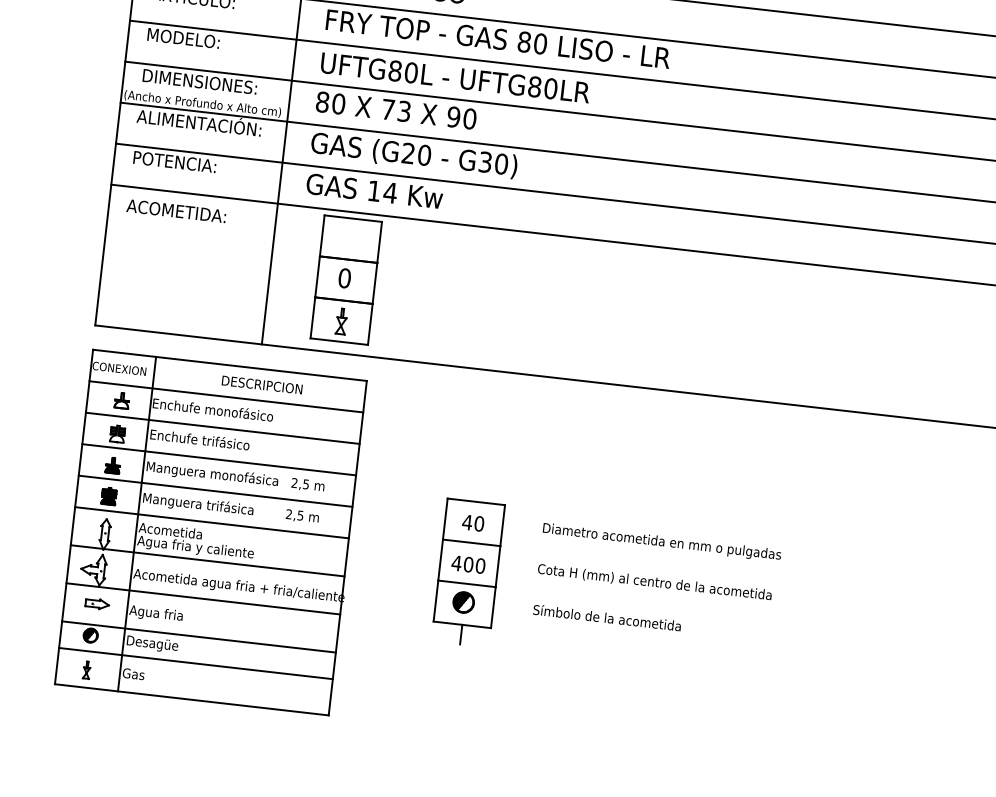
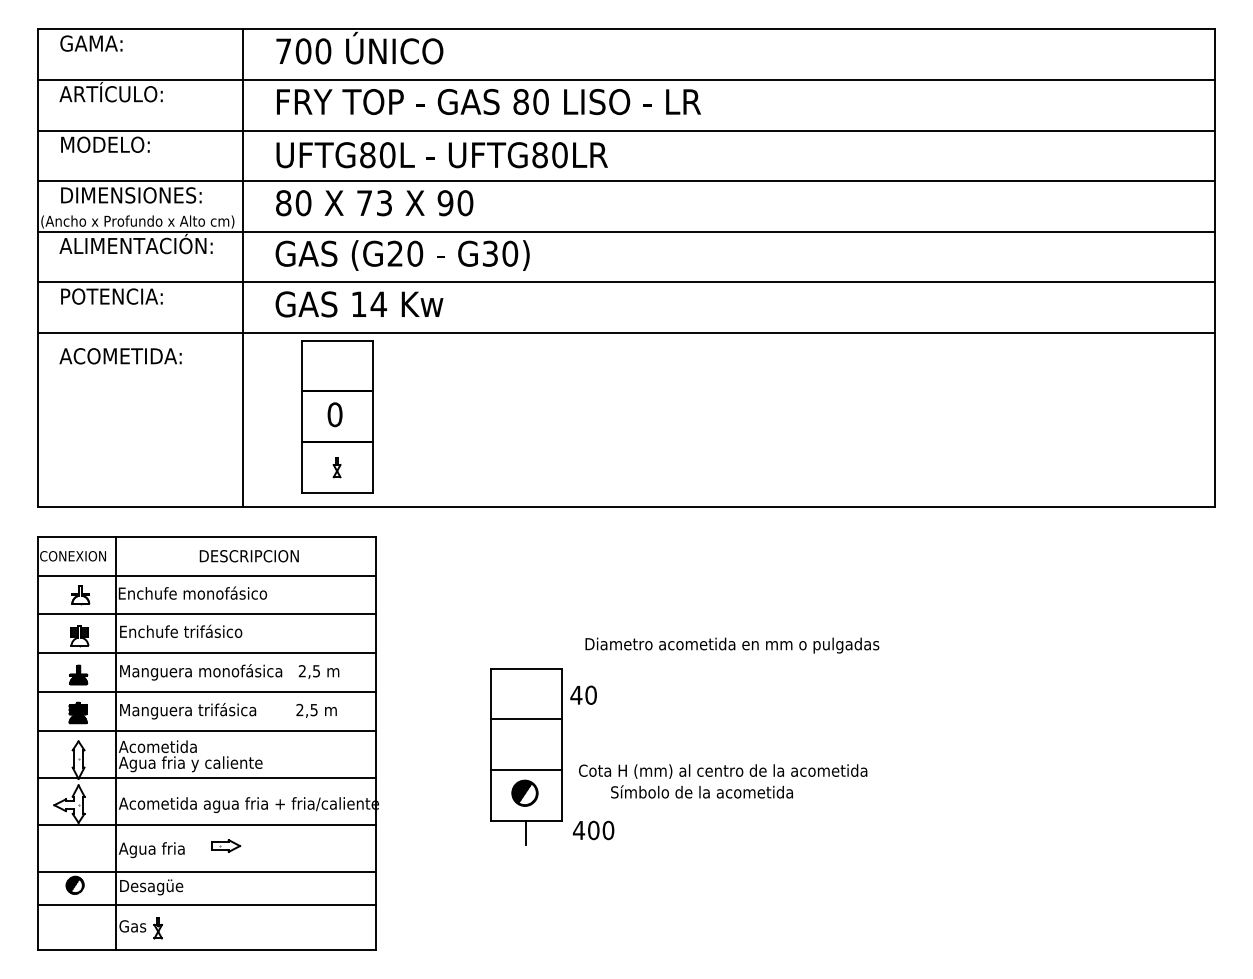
part: (341, 321) -> (336, 467), size x0.6
text: (473, 522) -> (583, 694), moved
text: (662, 542) -> (732, 645), moved
text: (468, 564) -> (593, 830), moved
text: (655, 582) -> (723, 771), moved
part: (97, 603) -> (226, 845), moved
part: (86, 670) -> (157, 928), moved

